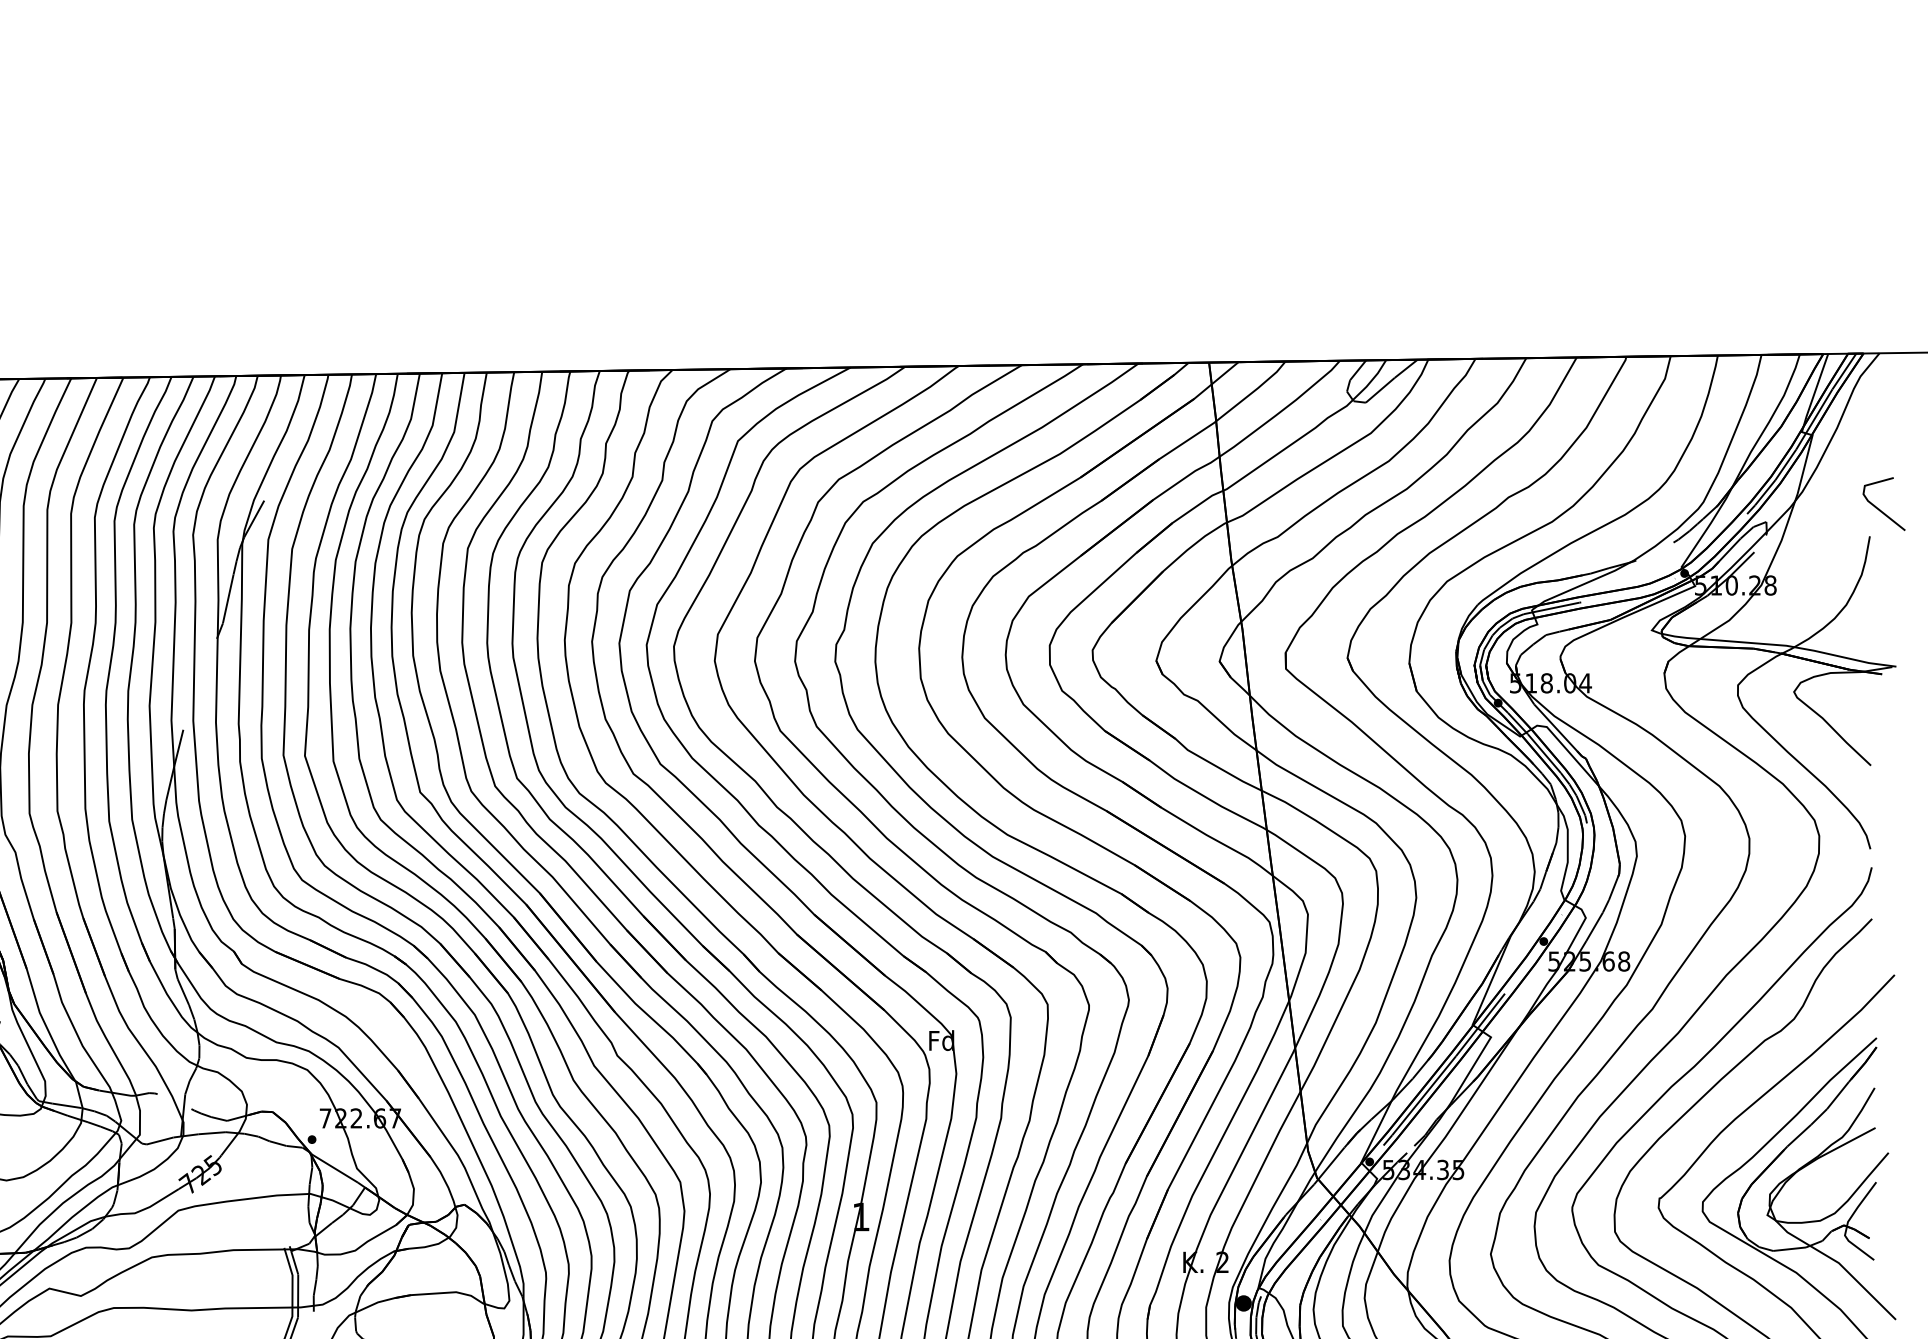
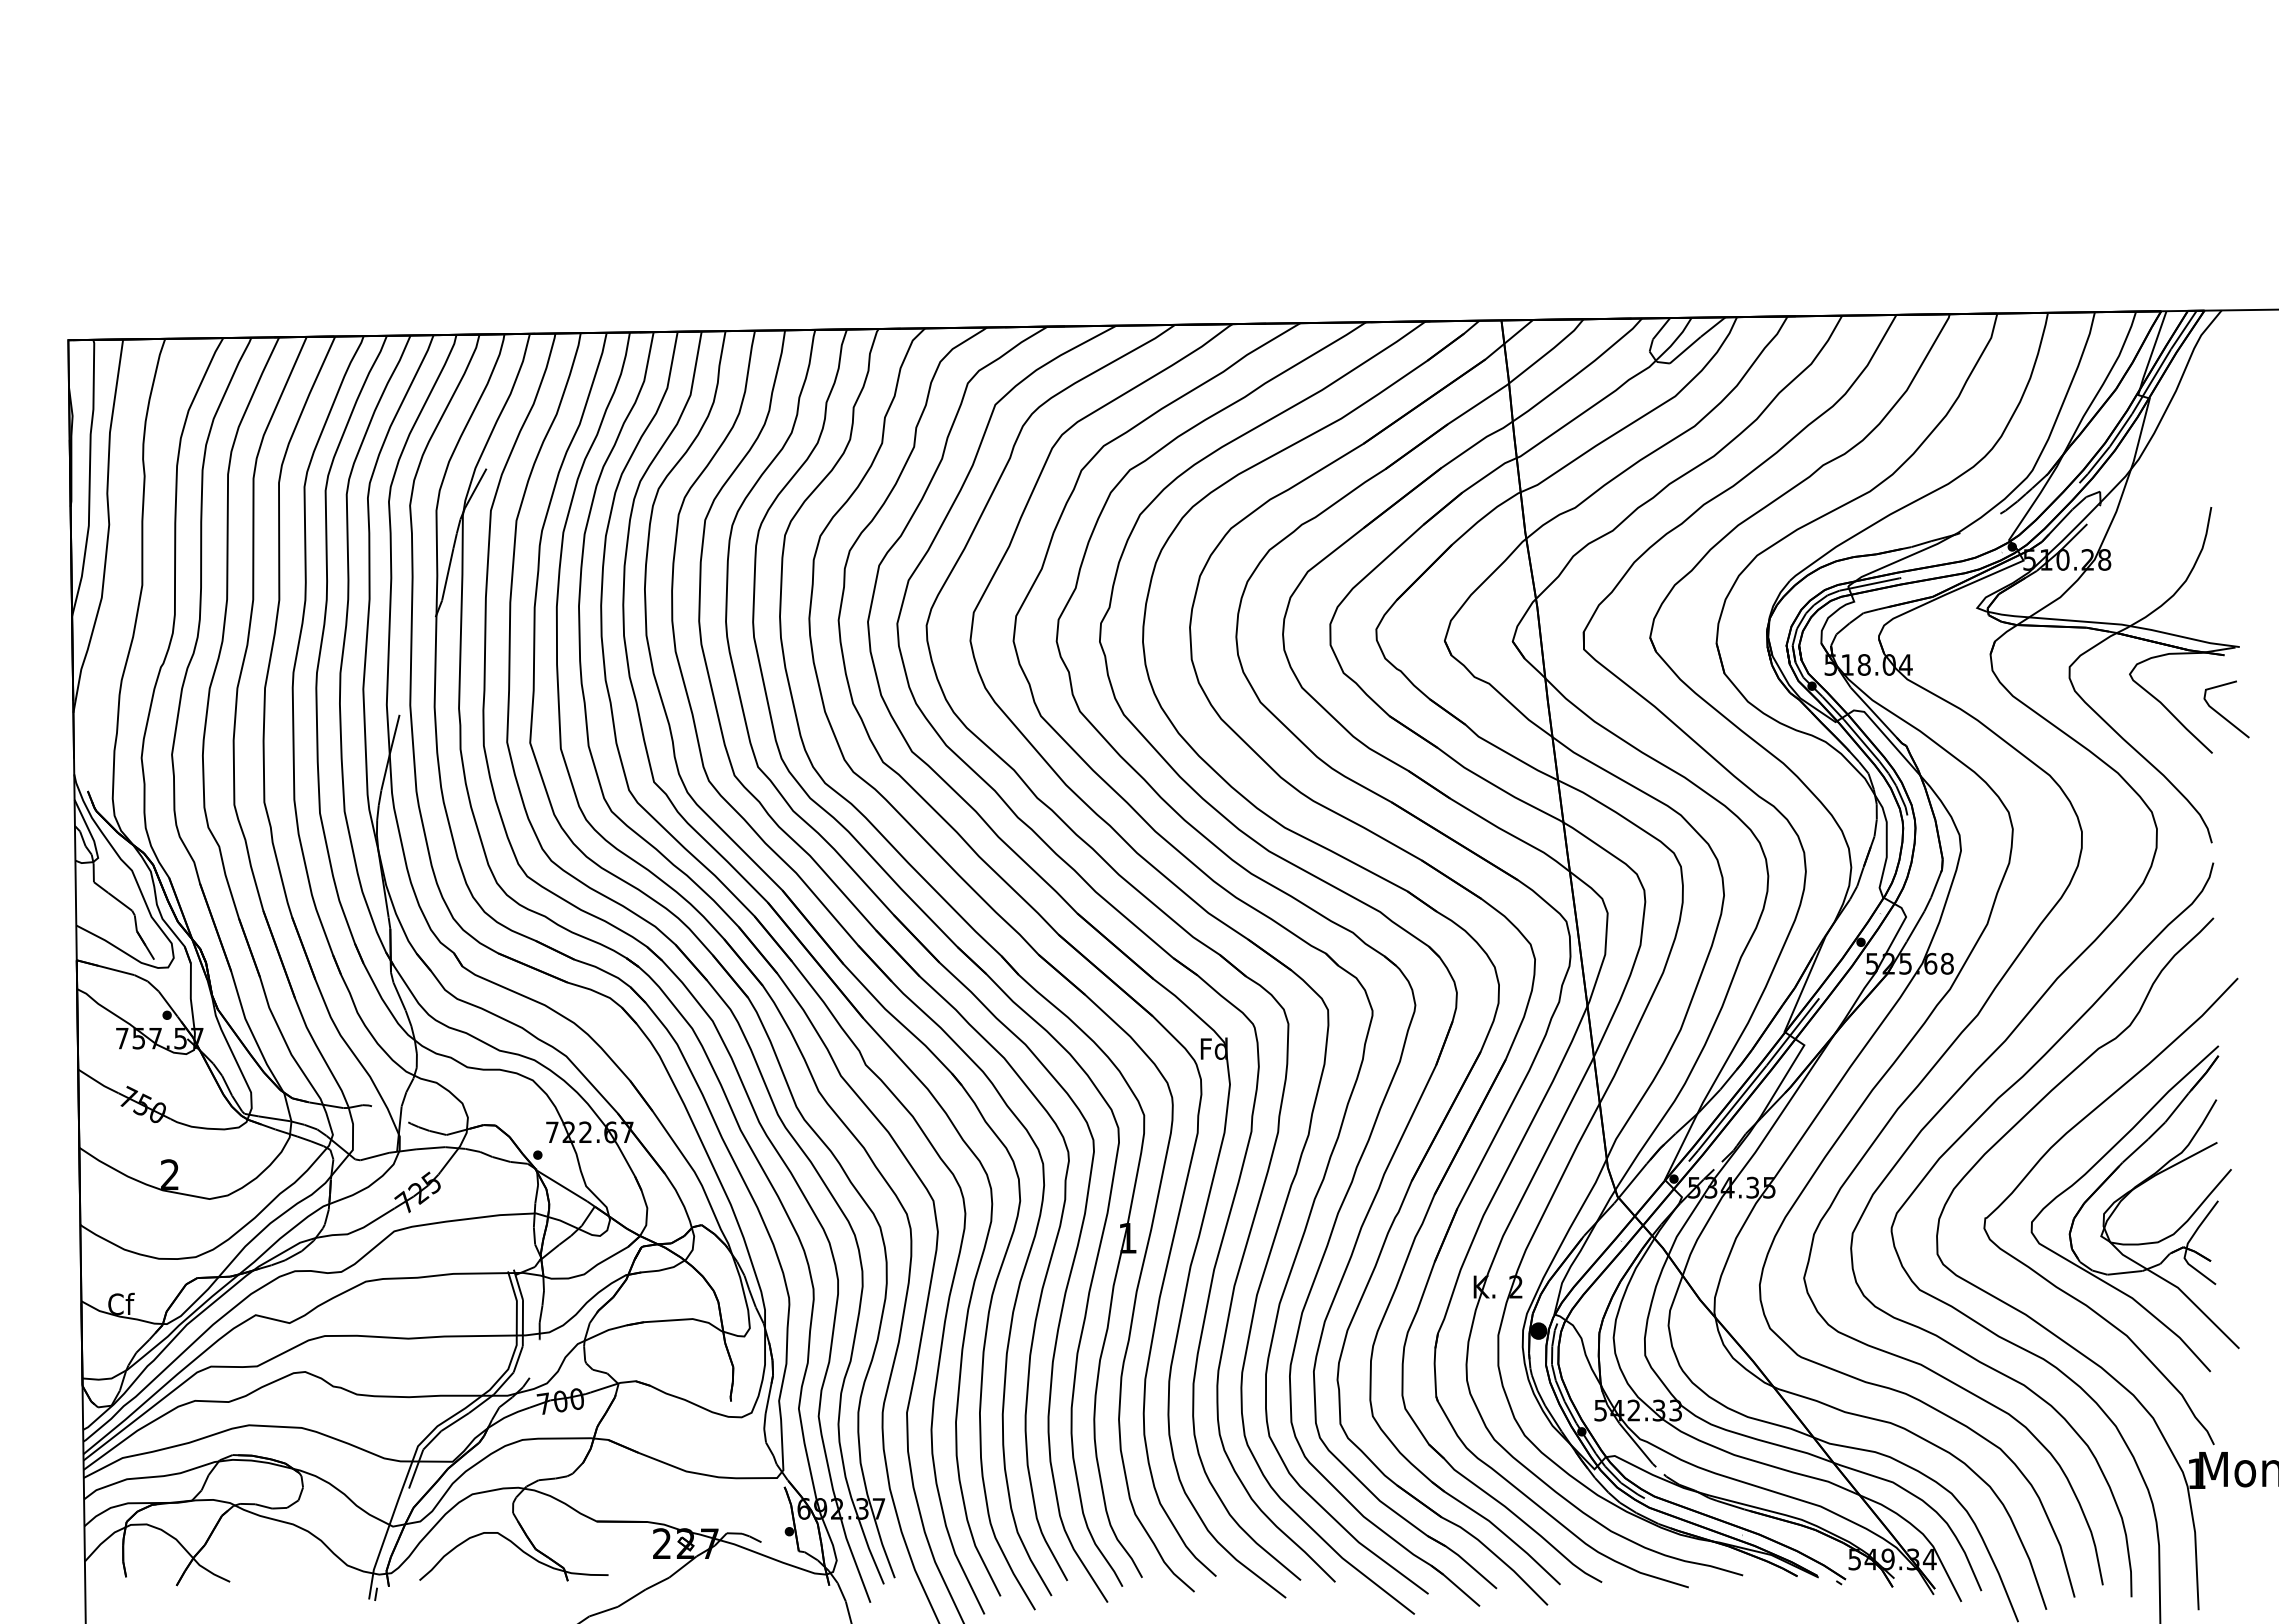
line: (1879, 508) -> (2221, 714), moved

